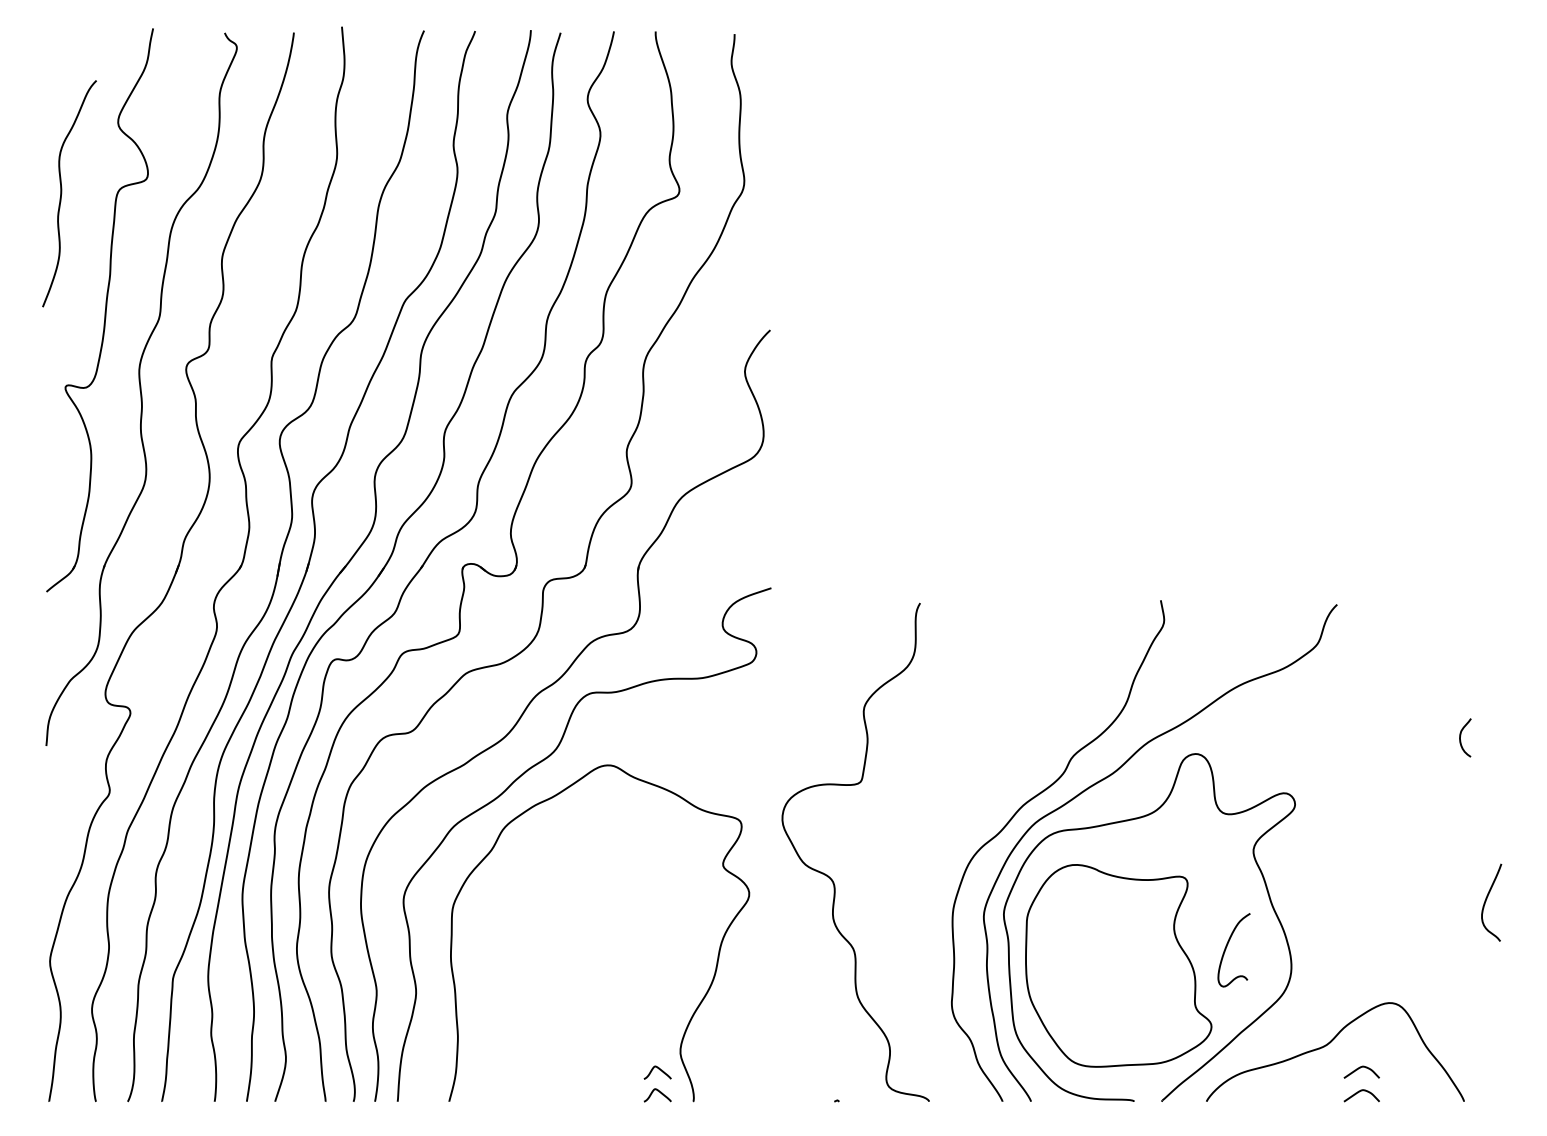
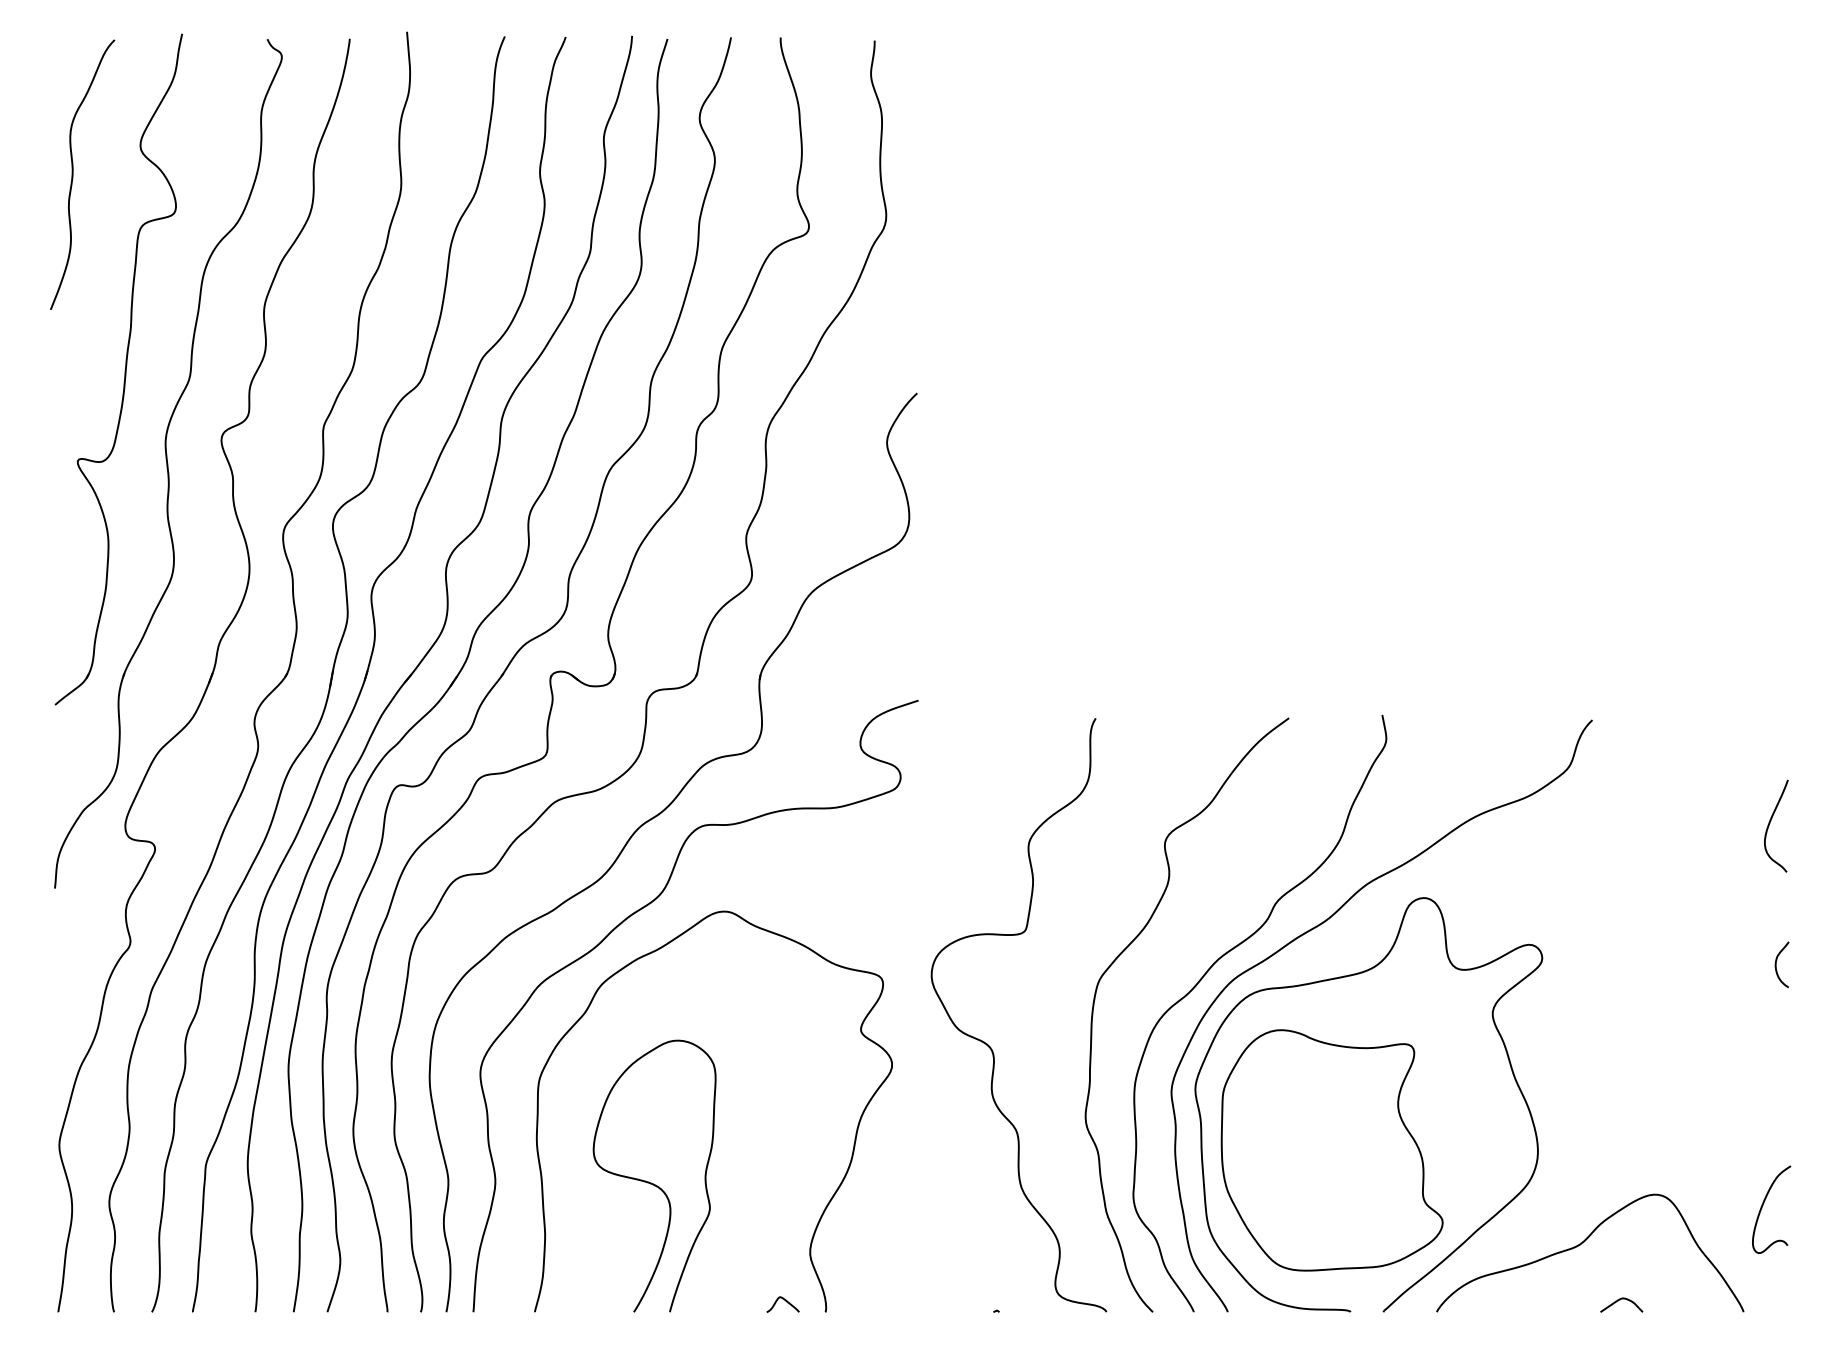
curve: (61, 193) -> (73, 174), moved
curve: (1460, 737) -> (1776, 964), moved
curve: (944, 798) -> (1124, 951), added
curve: (1486, 900) -> (1770, 823), moved
curve: (1227, 946) -> (1763, 1205), moved
curve: (547, 992) -> (651, 1182), added
curve: (1360, 1068) -> (1620, 1272), removed
curve: (659, 1070) -> (785, 1274), removed

